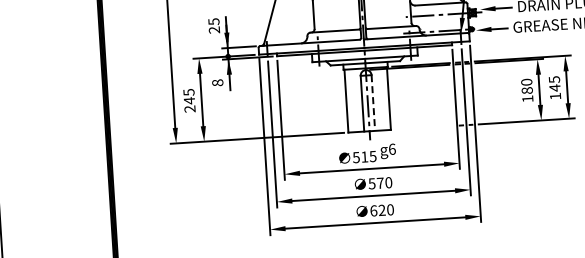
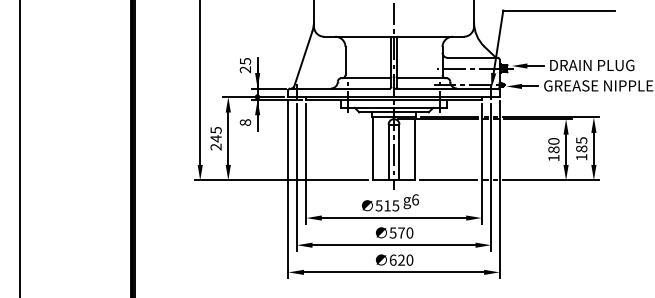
text: (554, 87) -> (581, 148), 145 -> 185
line: (373, 103) -> (399, 152), dashed -> solid
line: (424, 127) -> (448, 180), added

